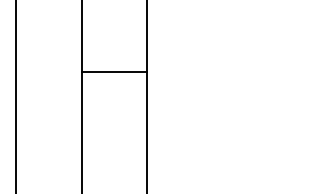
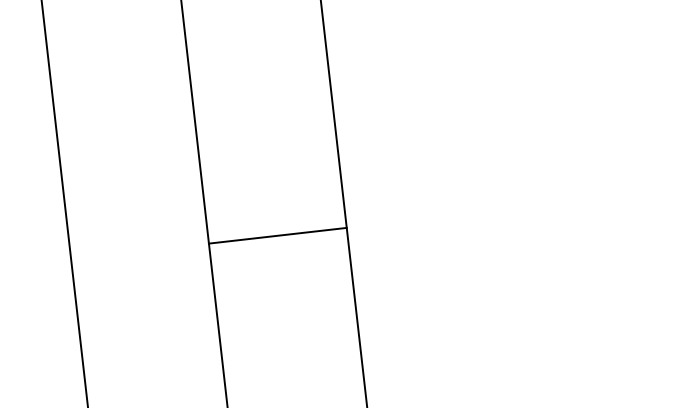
line: (114, 71) -> (278, 235), moved

